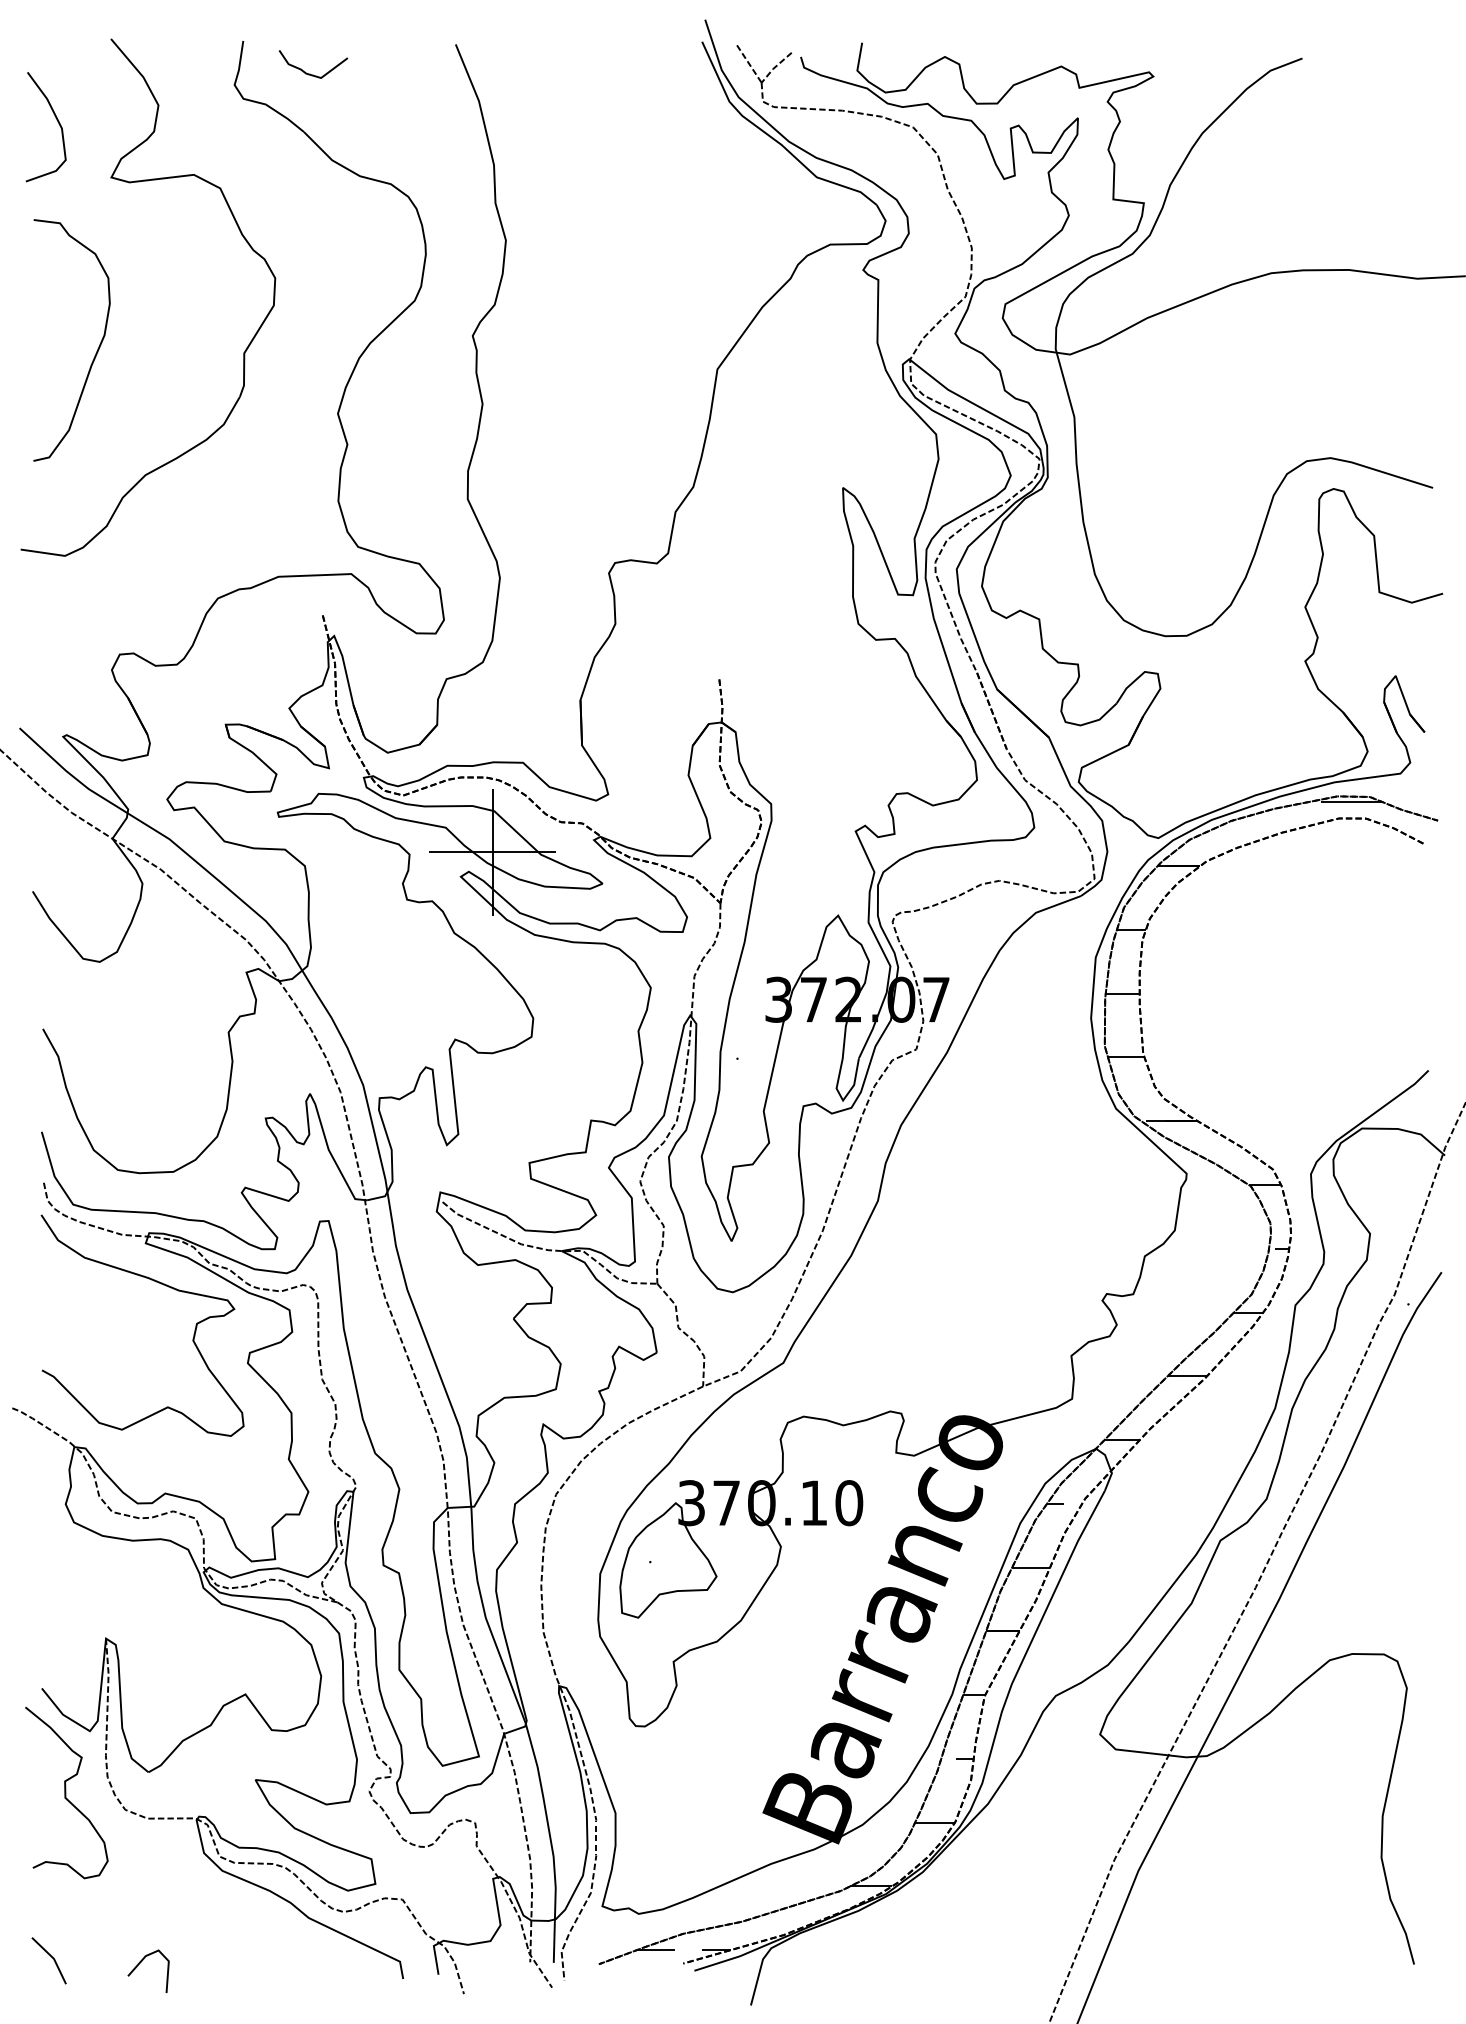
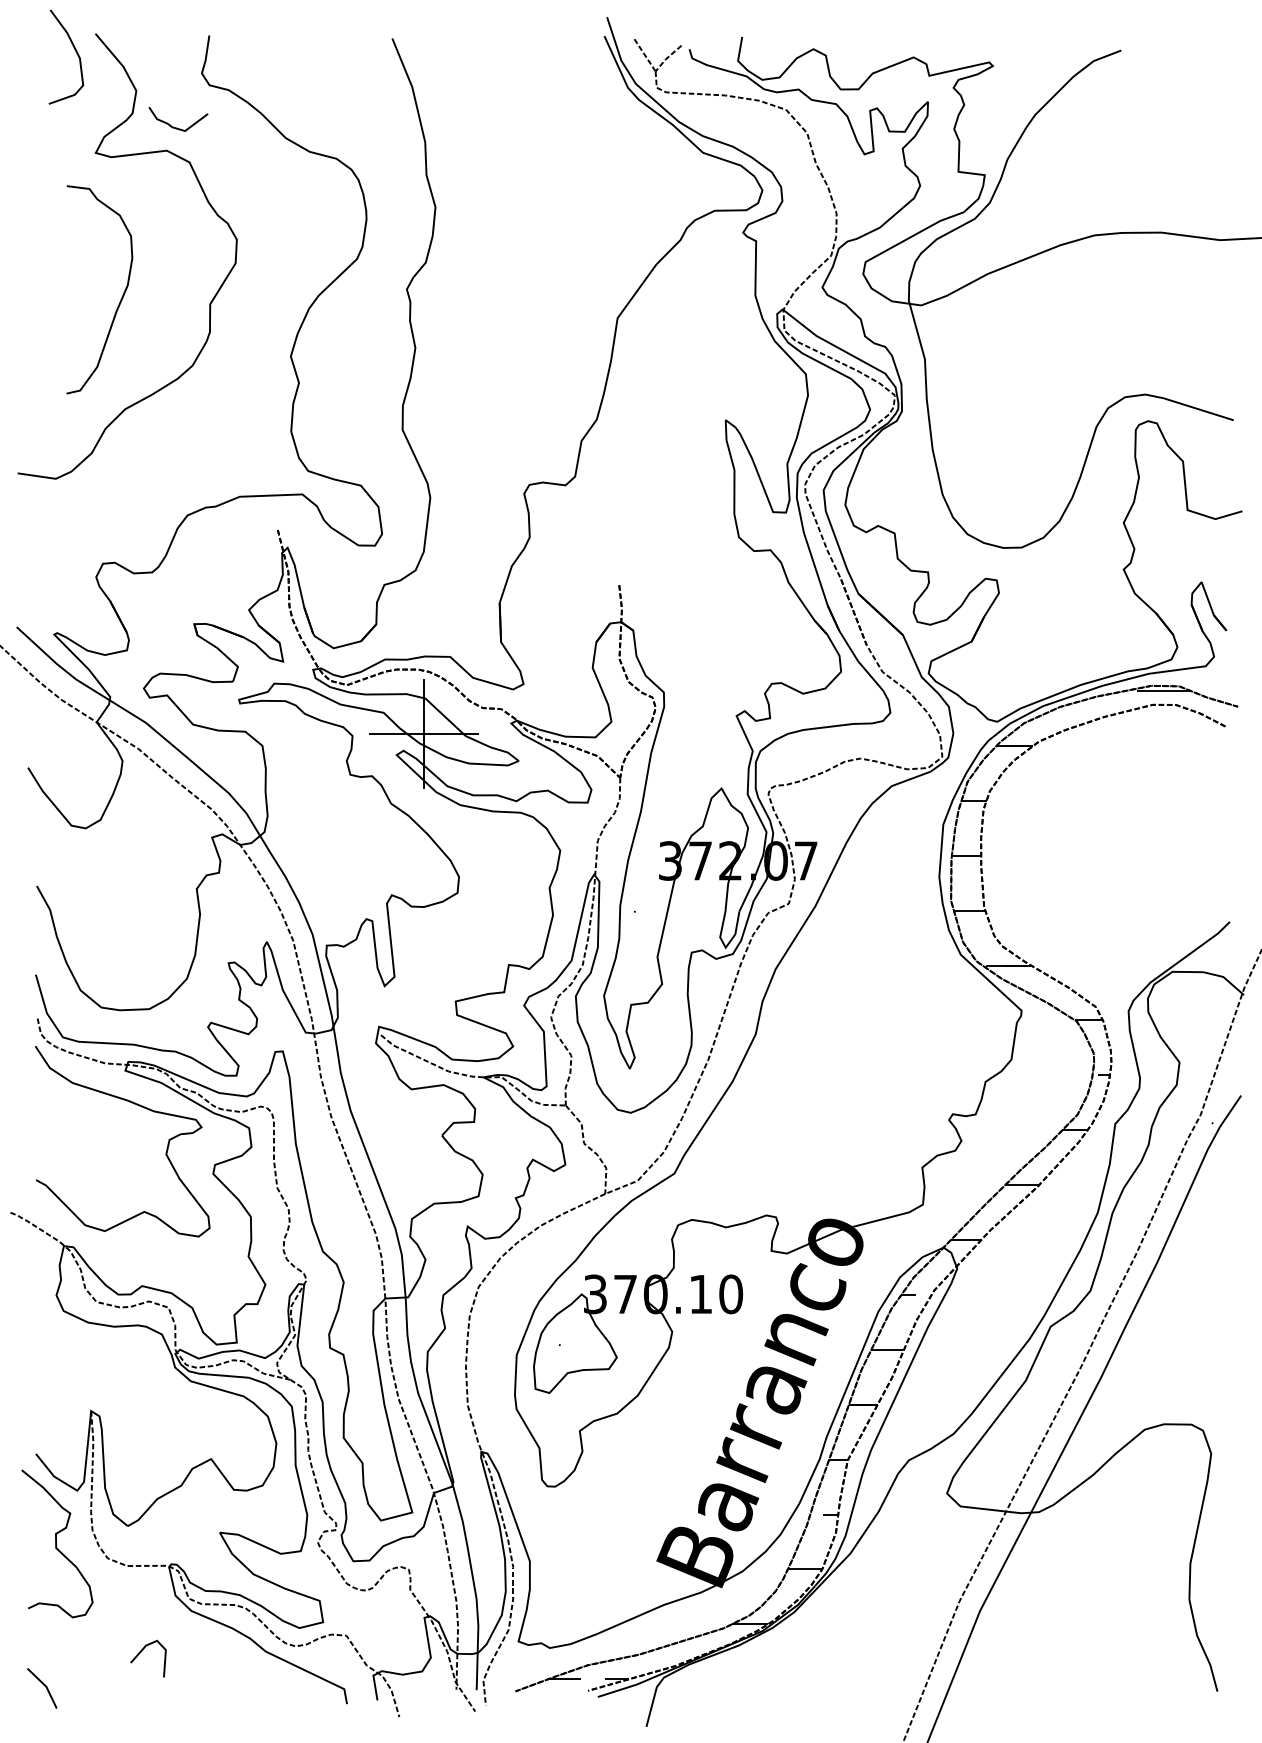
curve: (310, 73) -> (175, 127), moved
curve: (57, 122) -> (76, 53), moved
curve: (97, 348) -> (121, 296), moved
line: (141, 1962) -> (142, 1651), moved

